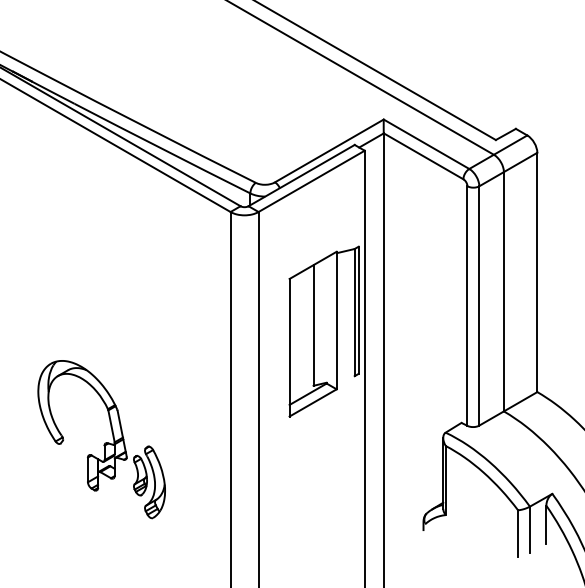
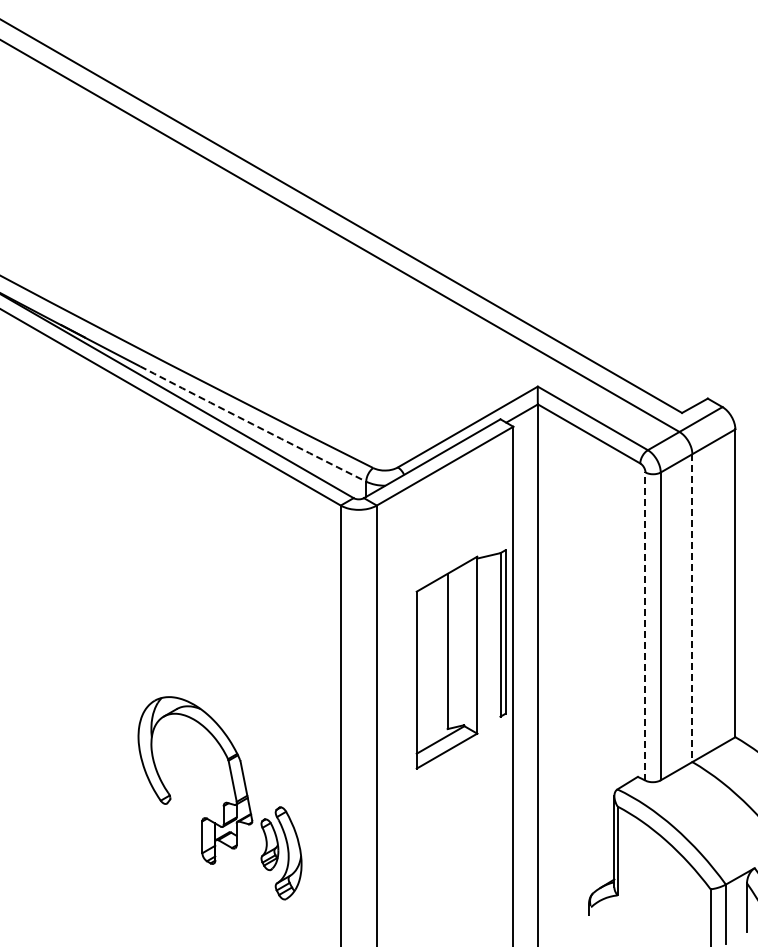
arc: (162, 148) -> (253, 424), solid -> dashed
line: (503, 292) -> (692, 608), solid -> dashed
line: (467, 306) -> (645, 626), solid -> dashed
part: (105, 442) -> (224, 802), moved

